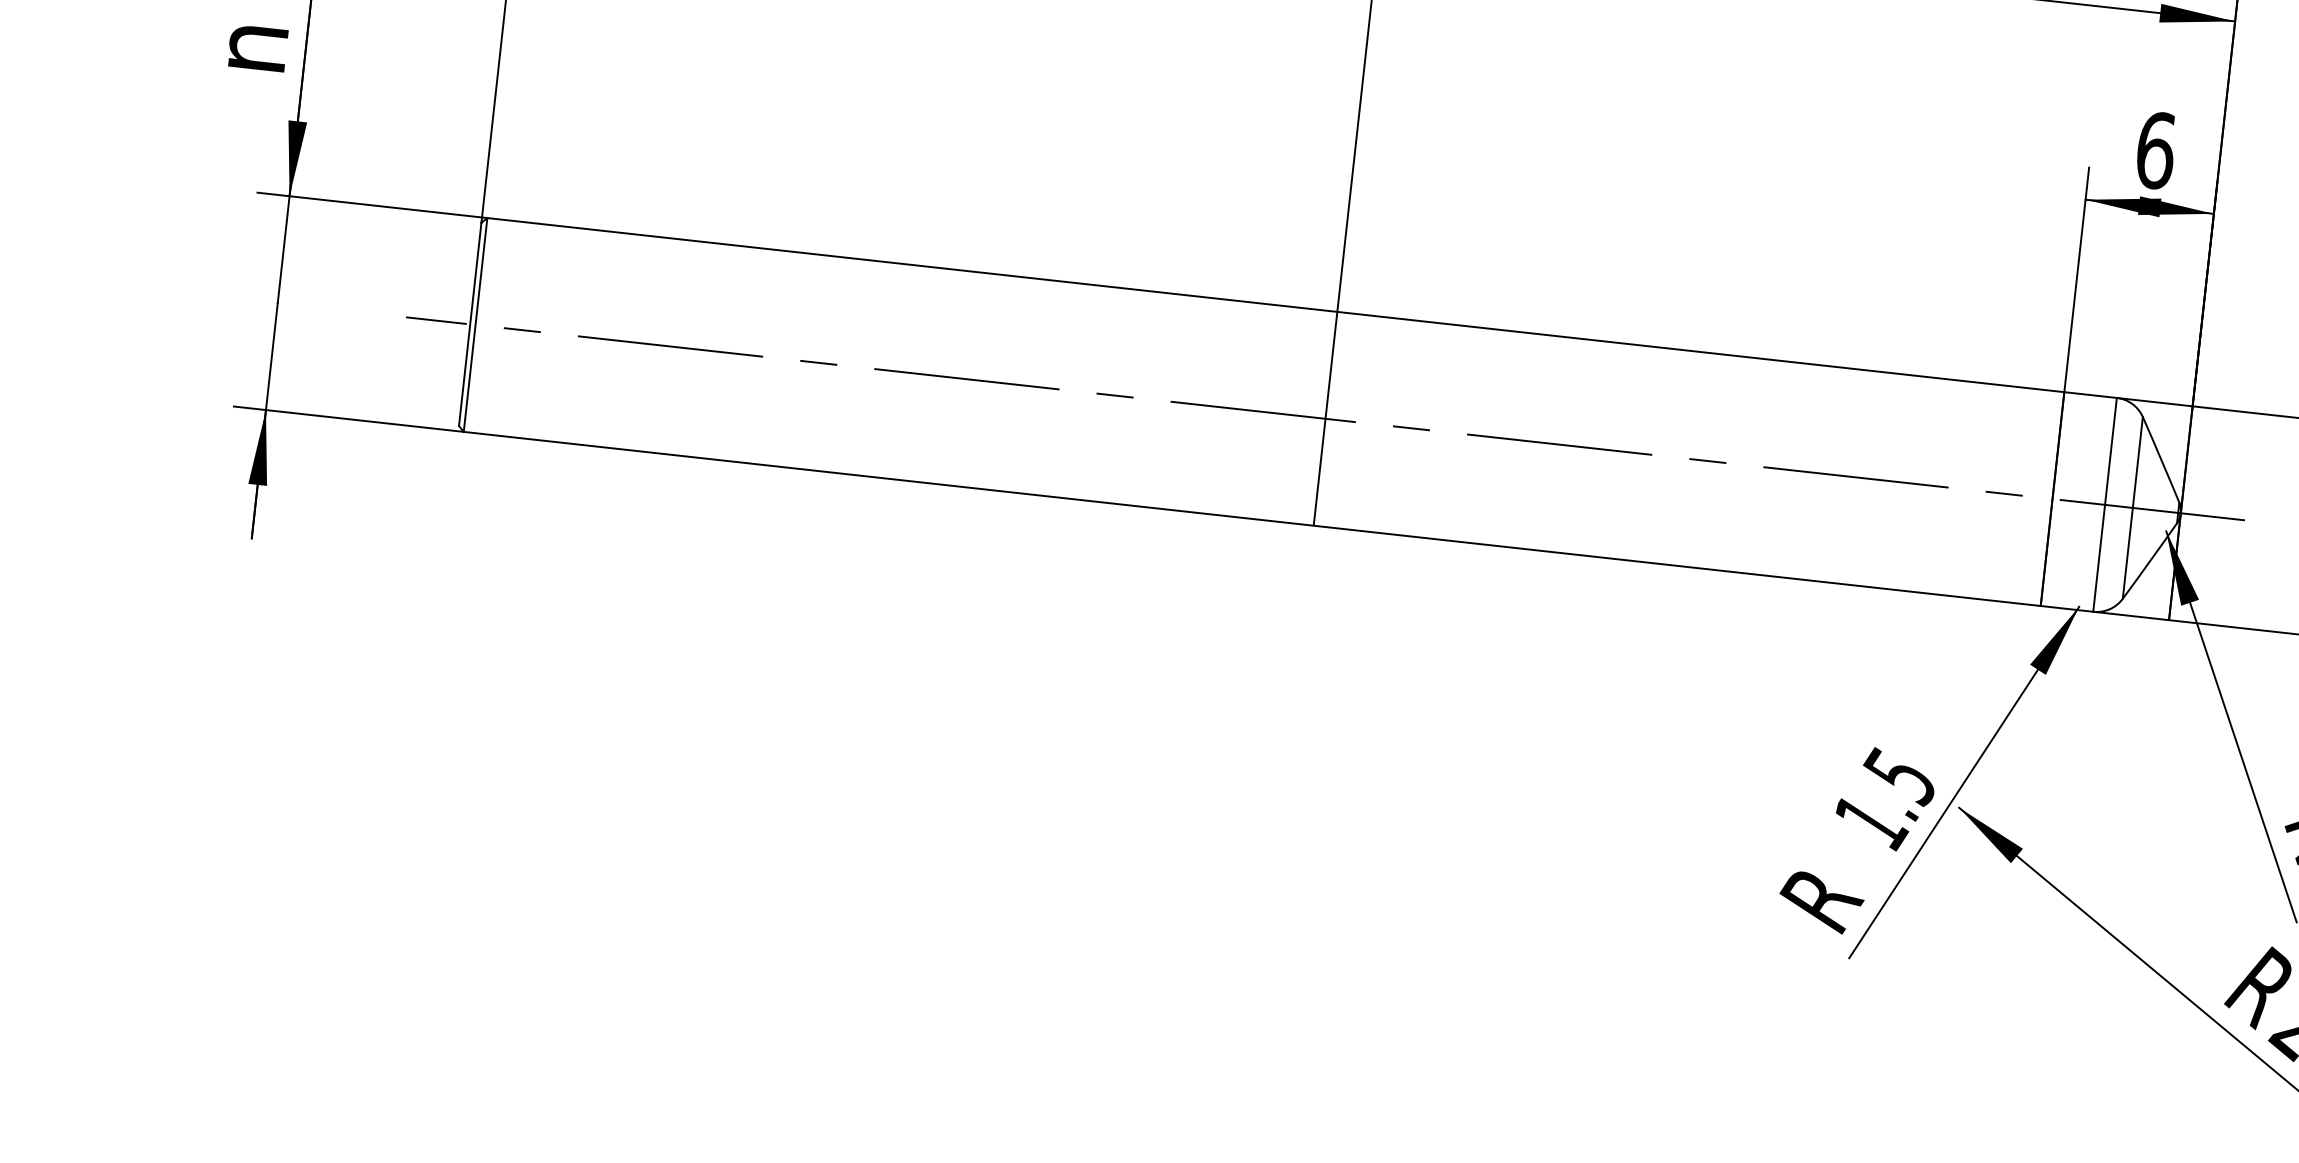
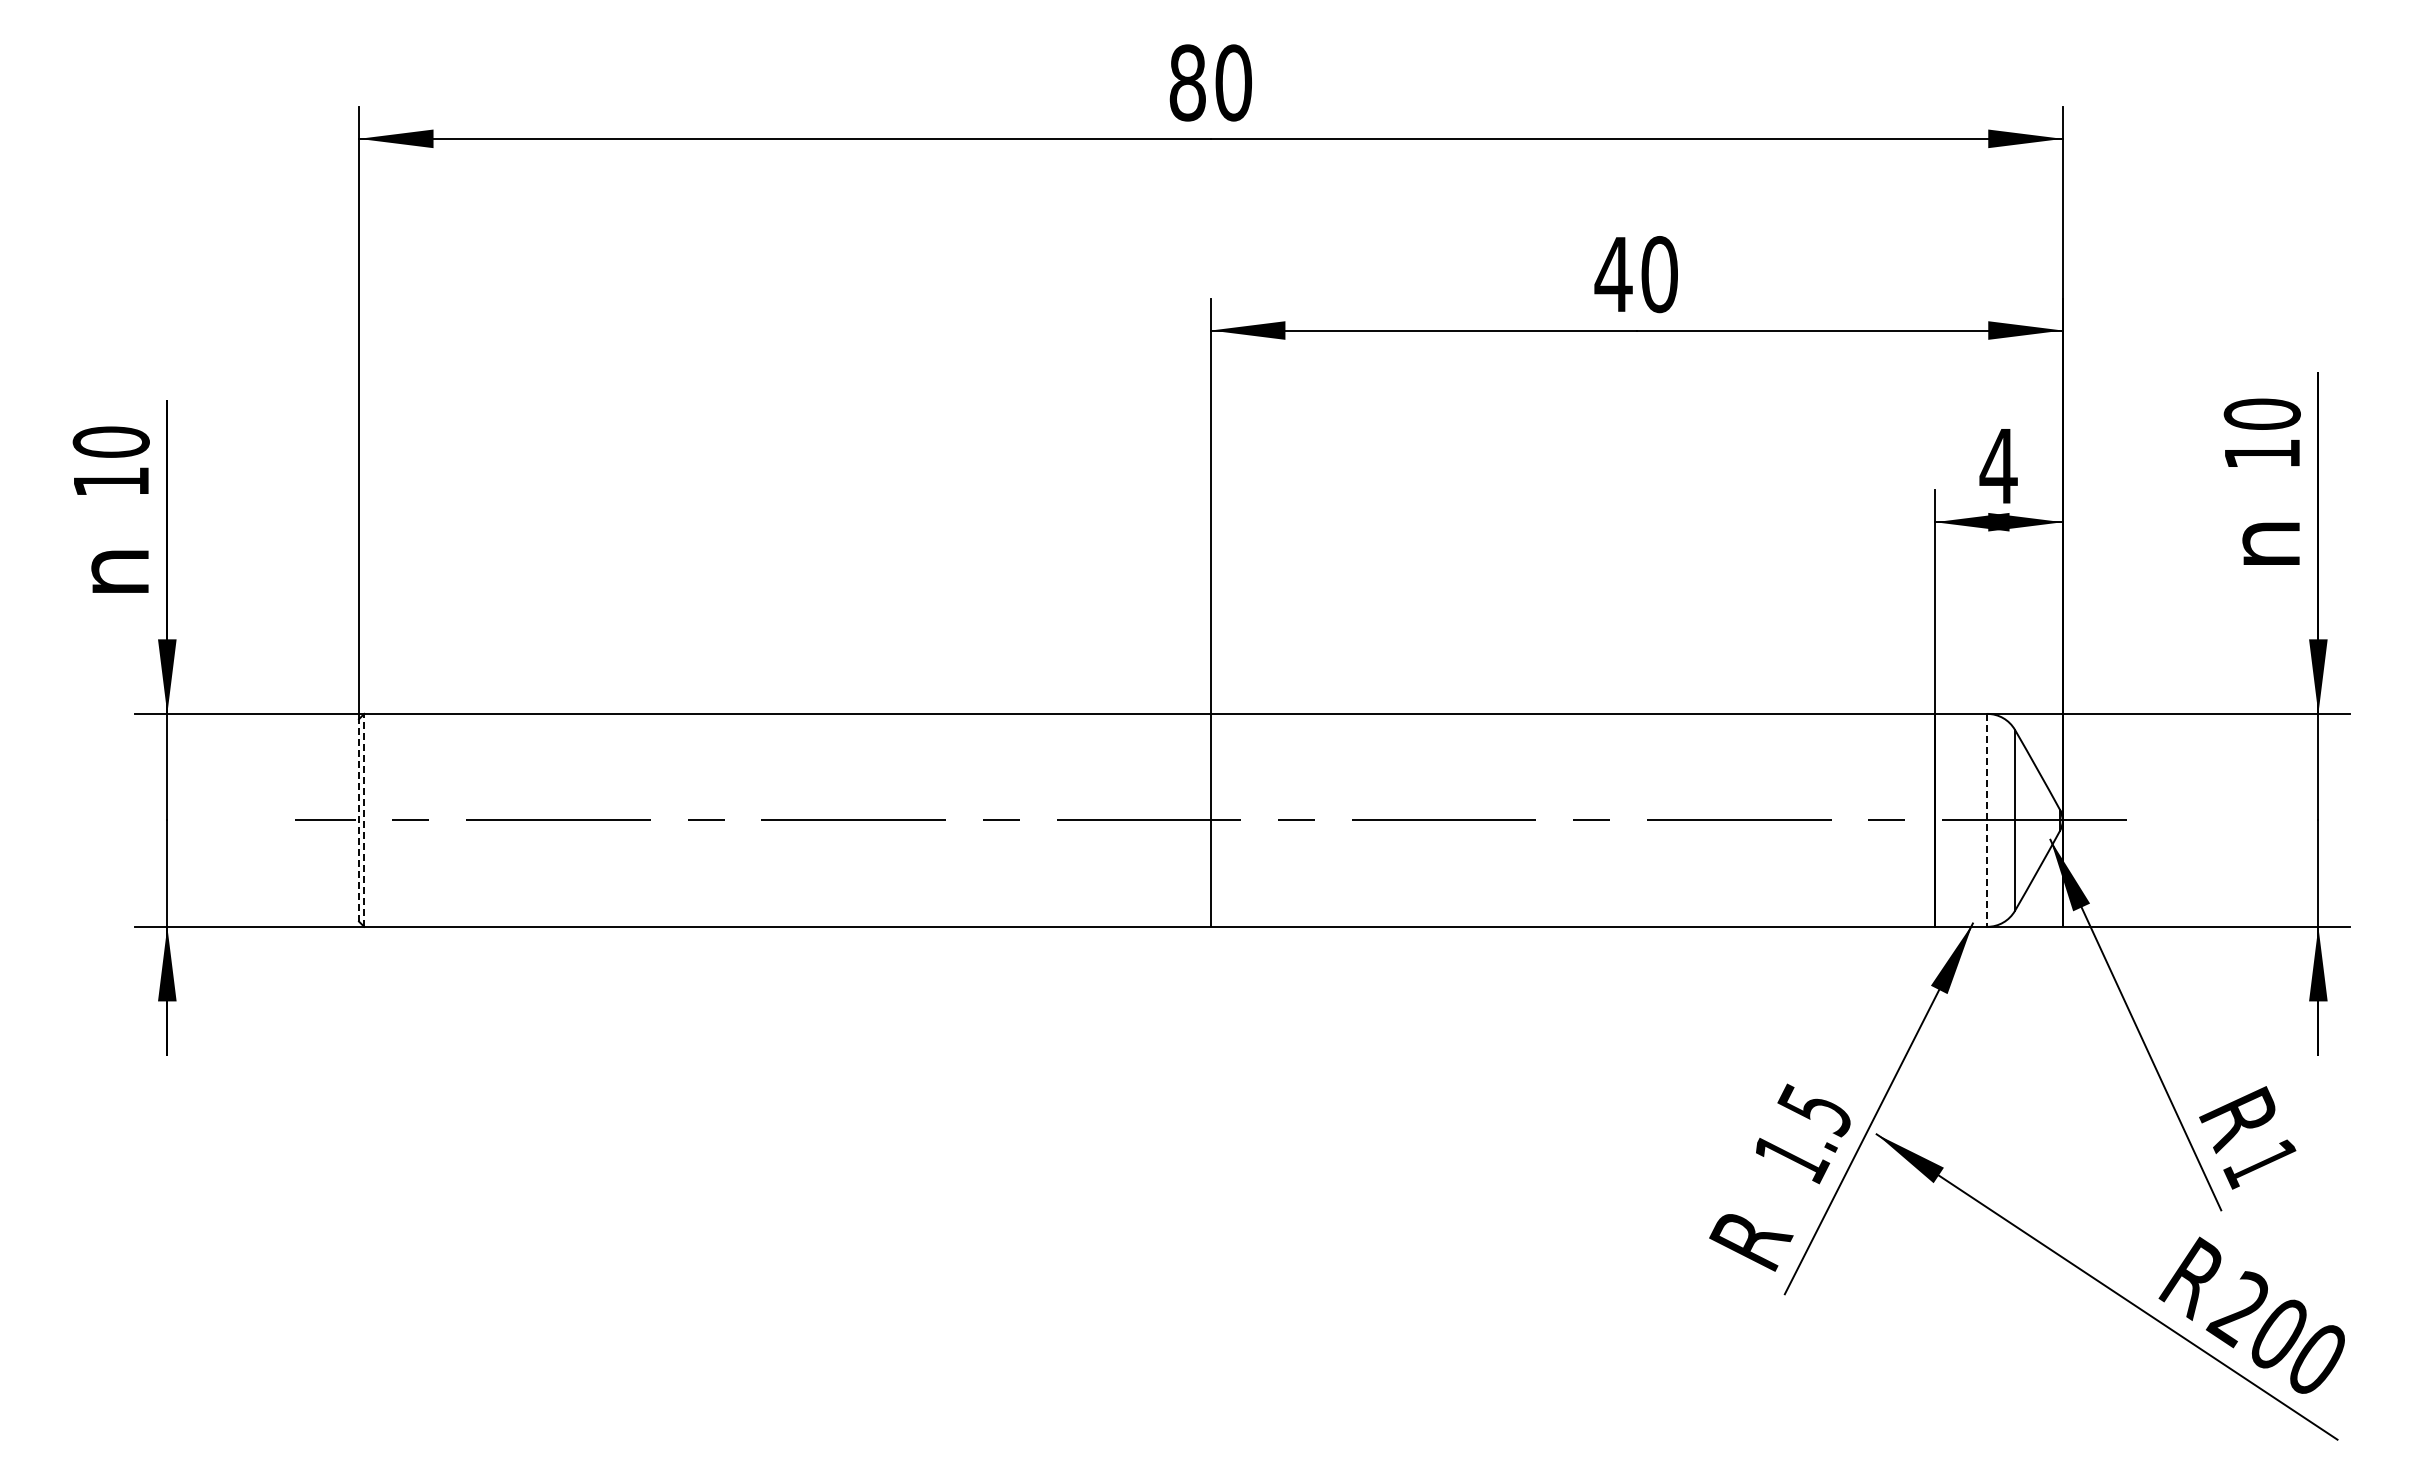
text: (2155, 149) -> (1998, 465), 6 -> 4
line: (469, 323) -> (358, 819), solid -> dashed
line: (475, 324) -> (364, 819), solid -> dashed
line: (2105, 505) -> (1987, 820), solid -> dashed

